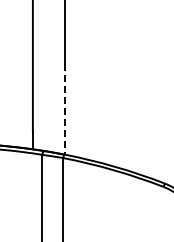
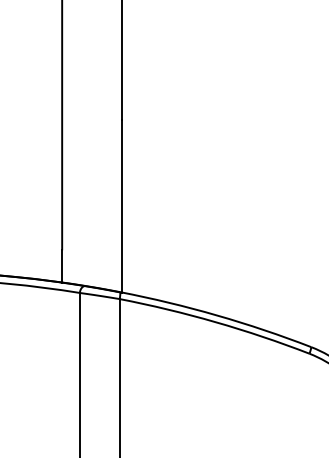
line: (64, 109) -> (121, 207), dashed -> solid

